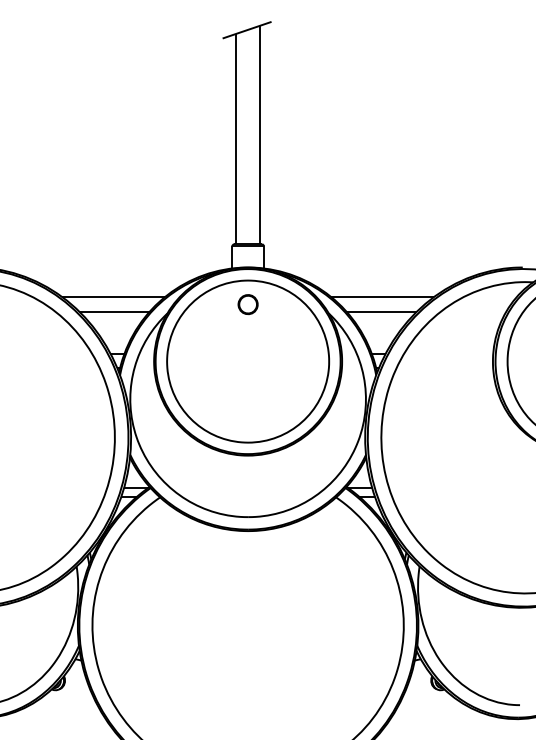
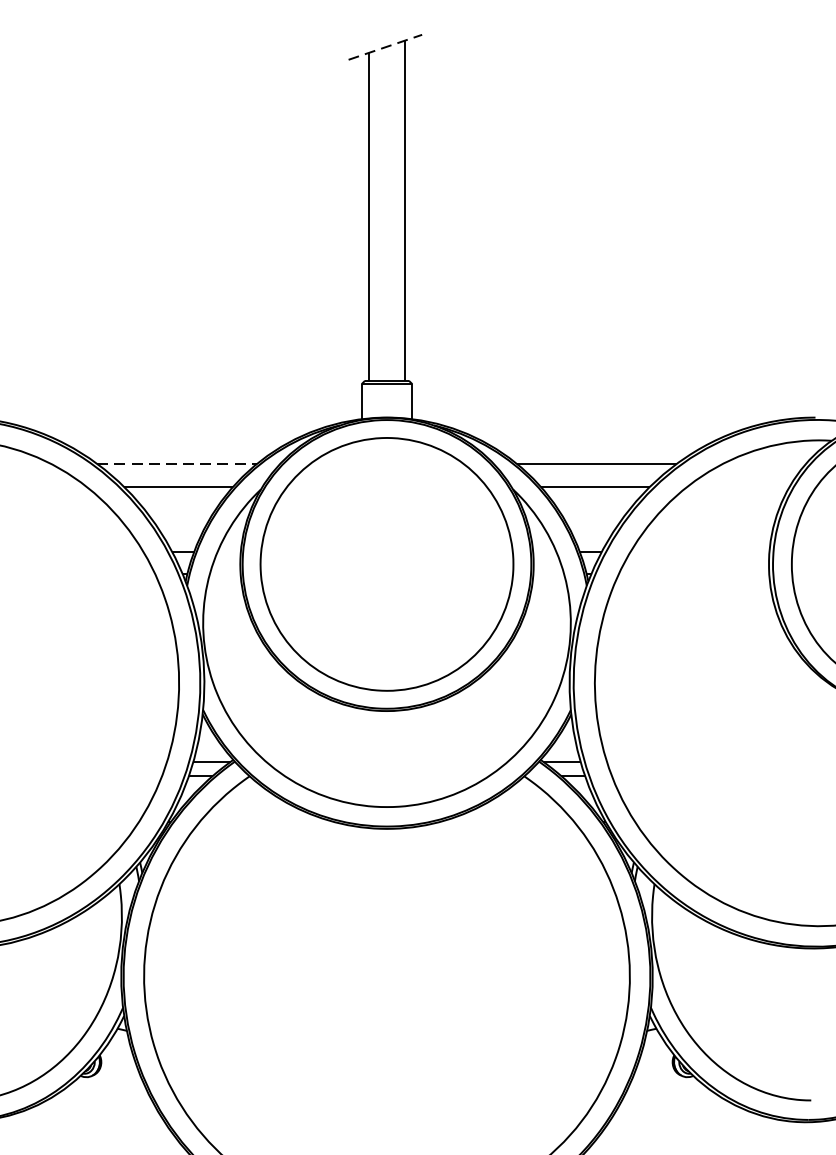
line: (247, 30) -> (386, 47), solid -> dashed
line: (114, 297) -> (178, 464), solid -> dashed
part: (247, 304) -> (386, 475), removed

